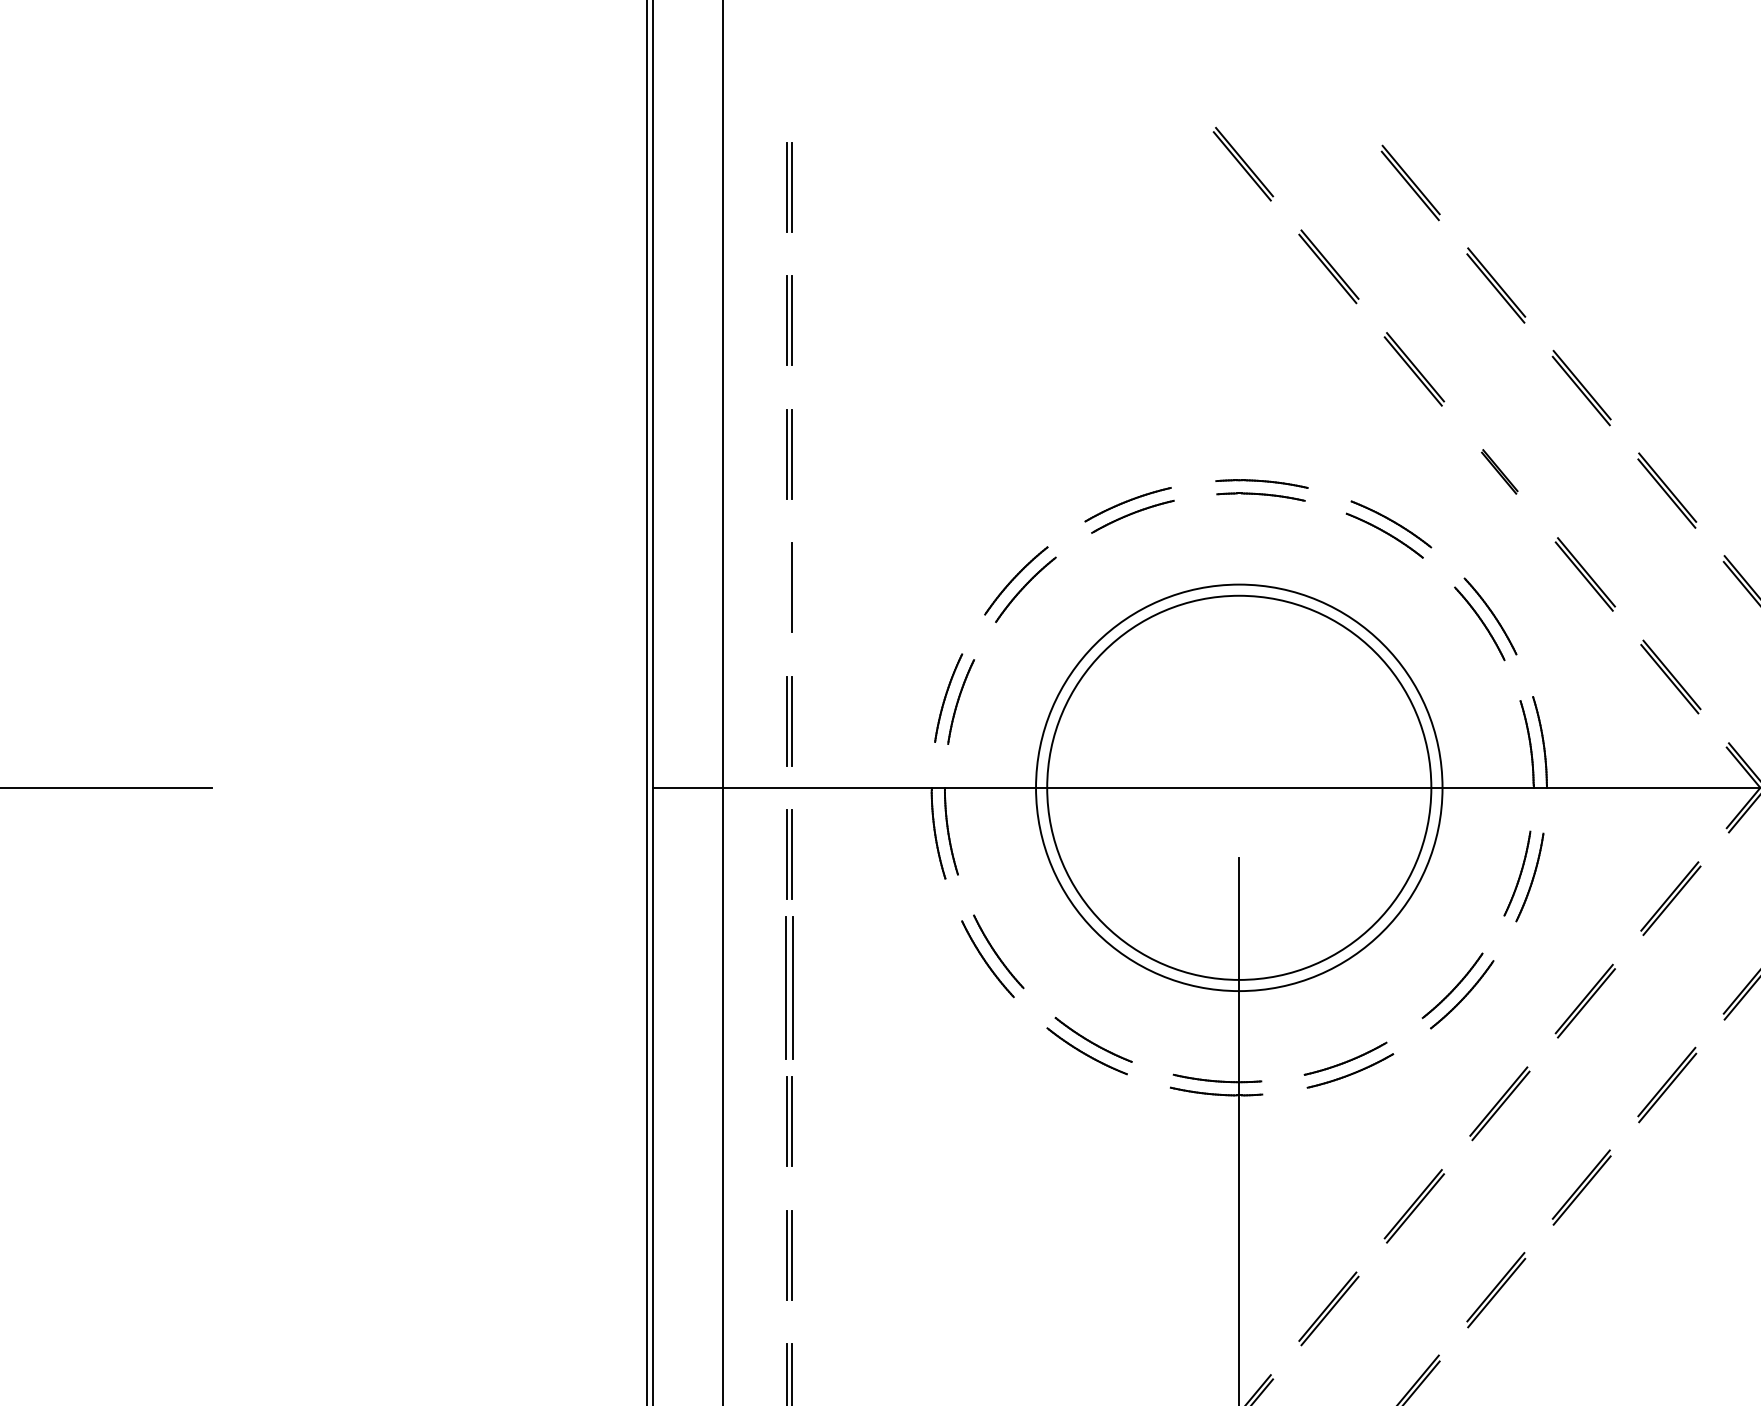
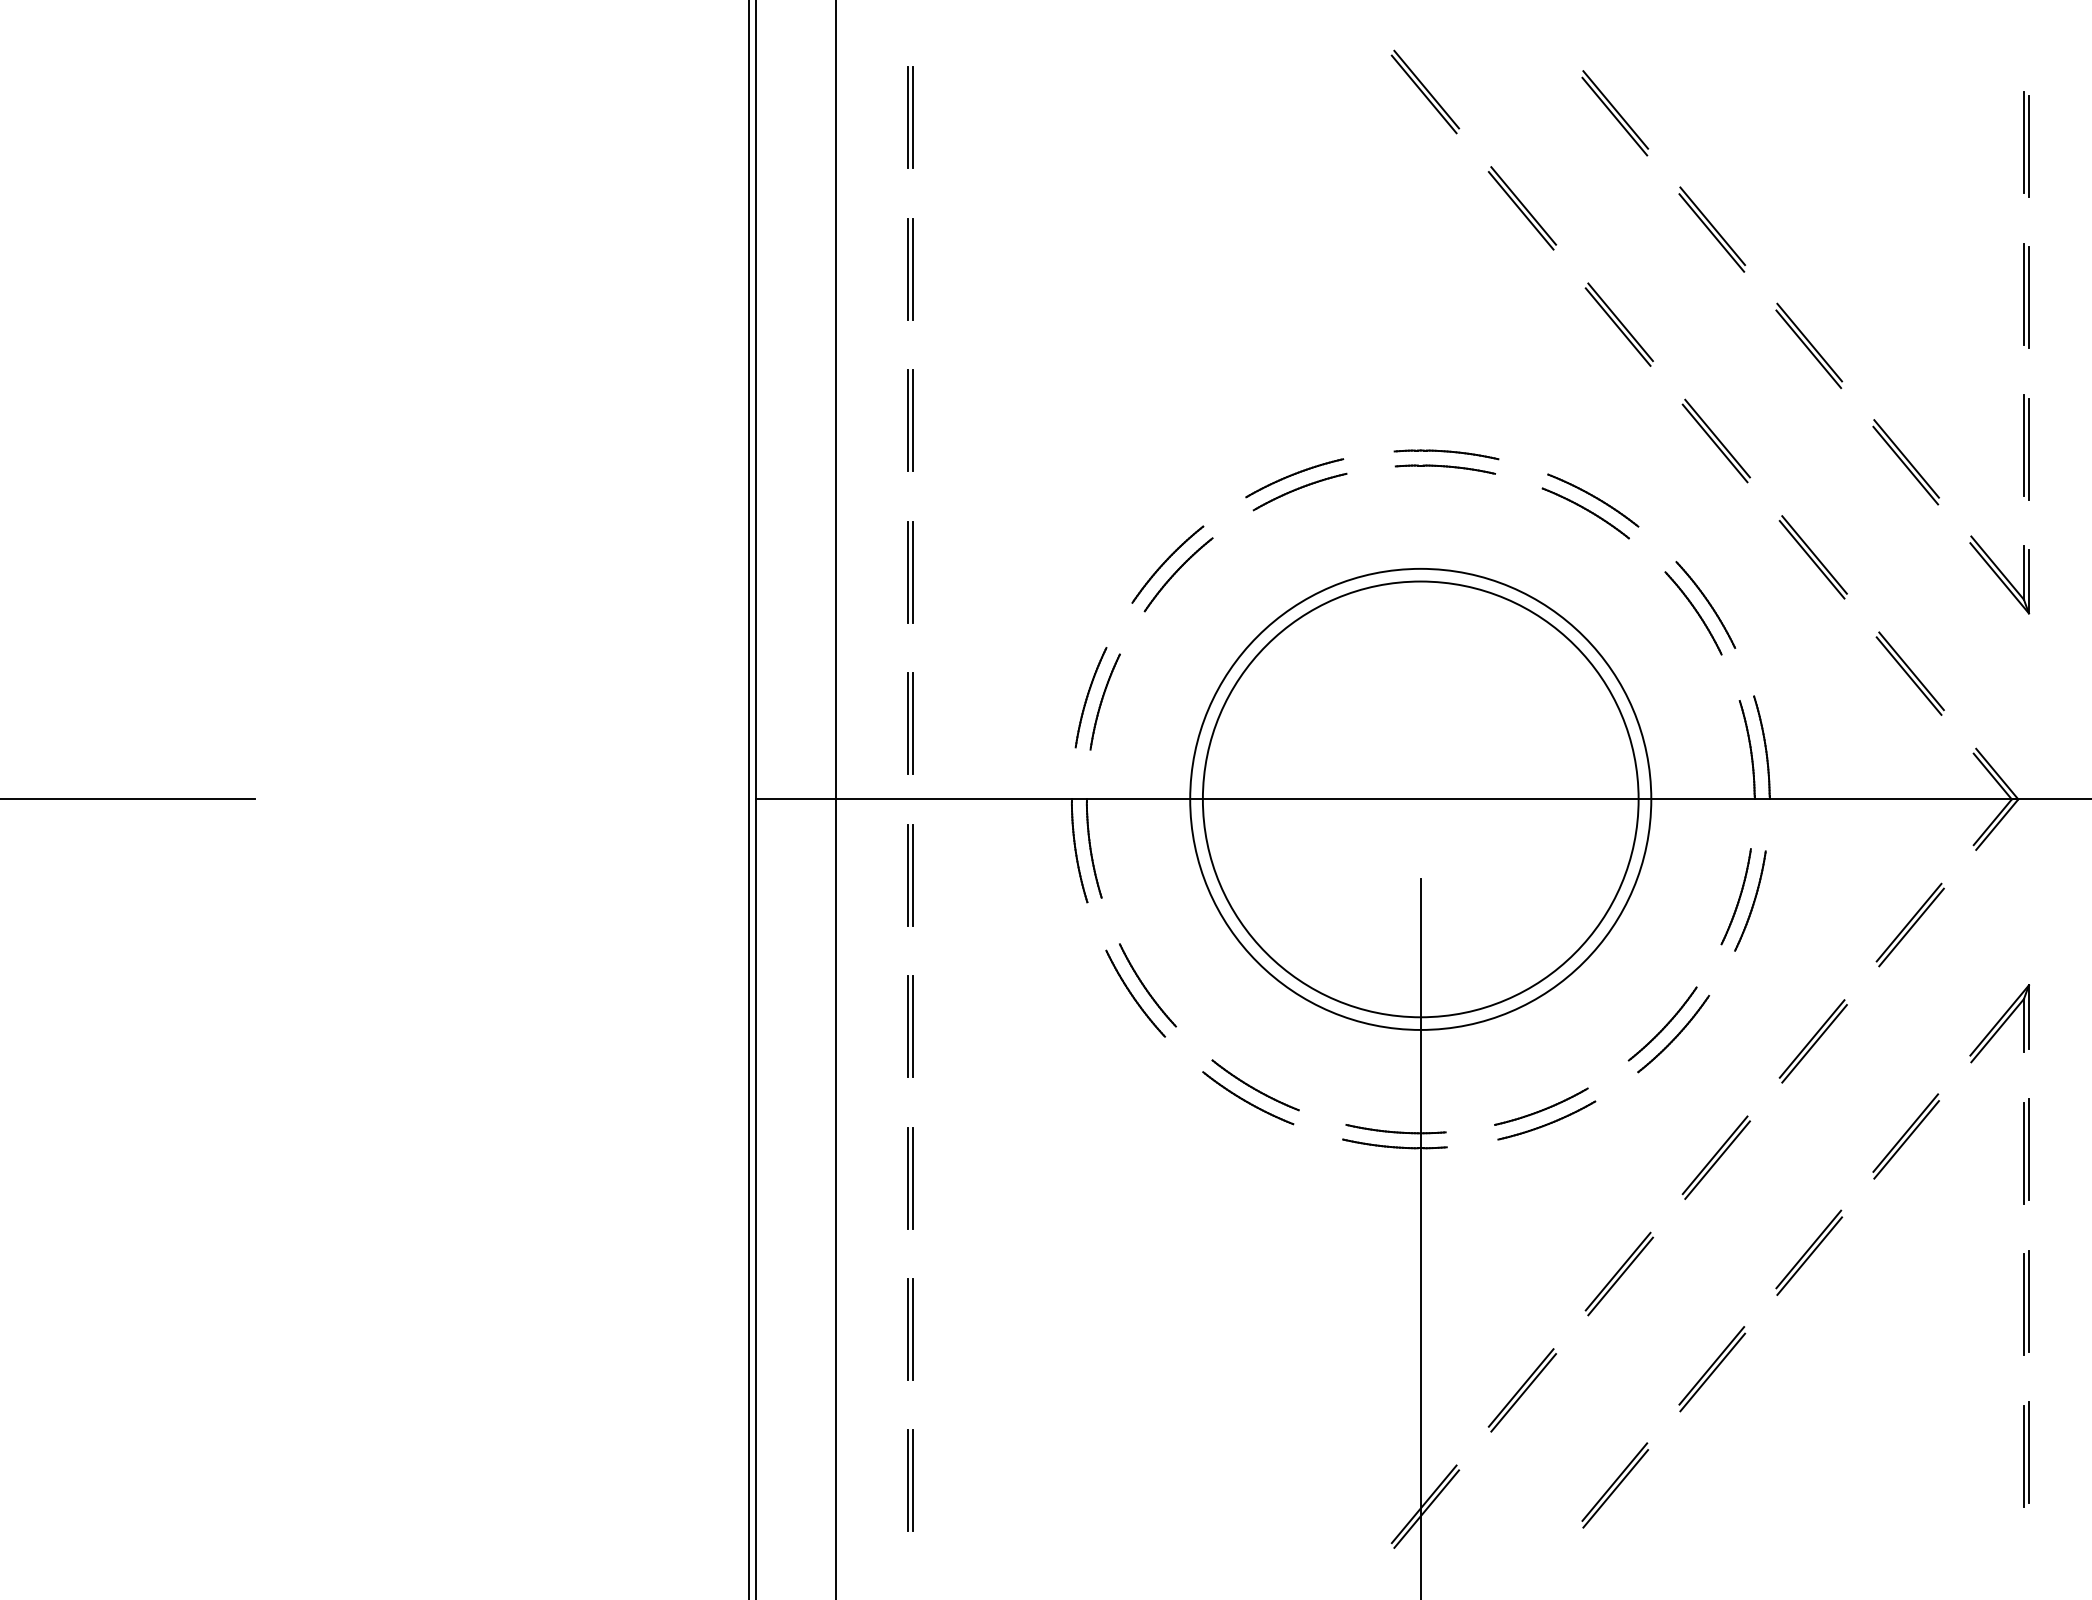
part: (1499, 471) -> (1715, 440), size x1.67
line: (786, 586) -> (907, 571), added
part: (789, 988) -> (910, 1026), size x0.62

